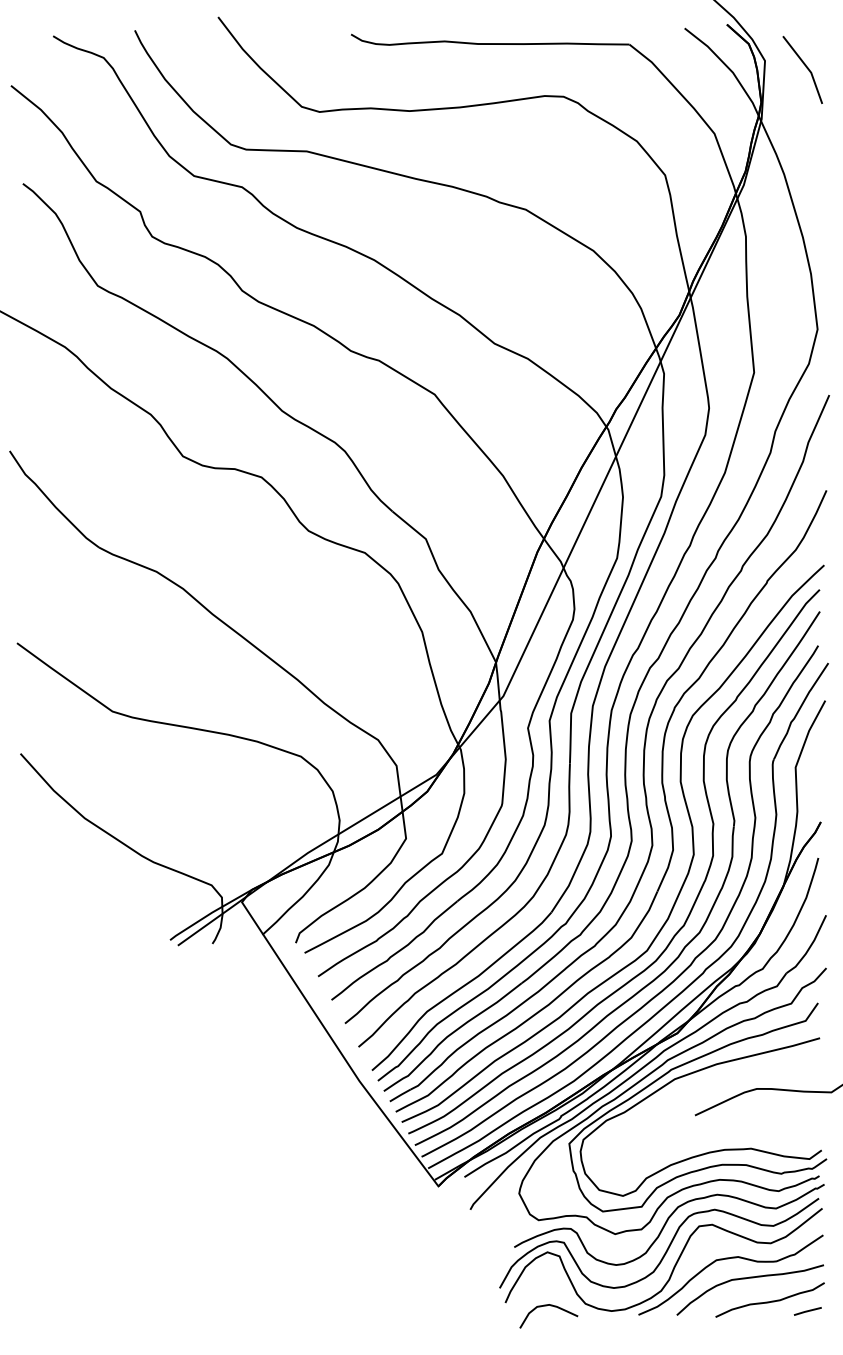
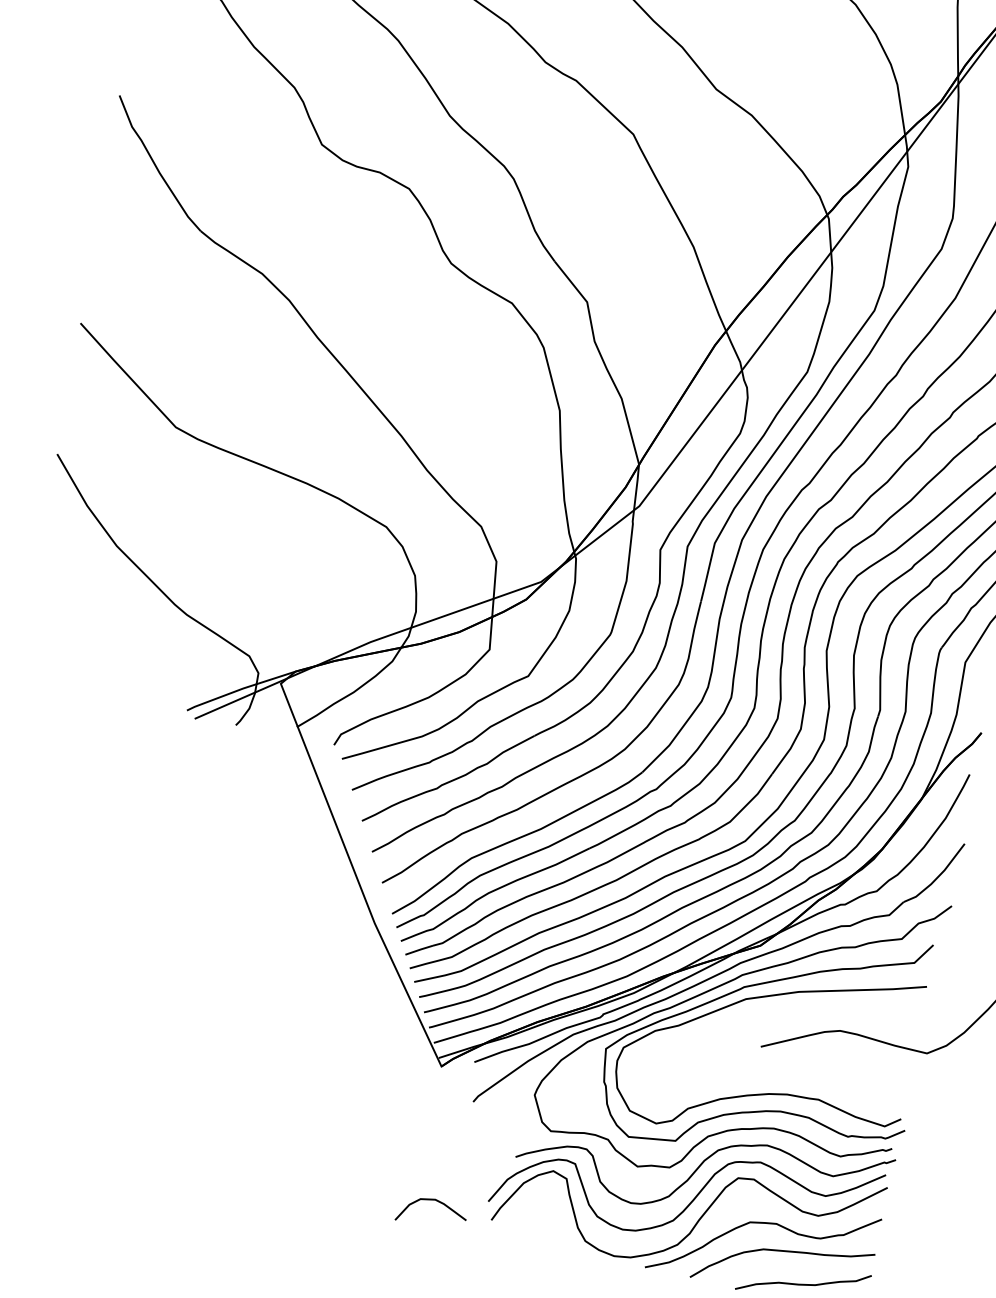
curve: (547, 1306) -> (432, 1201), moved

